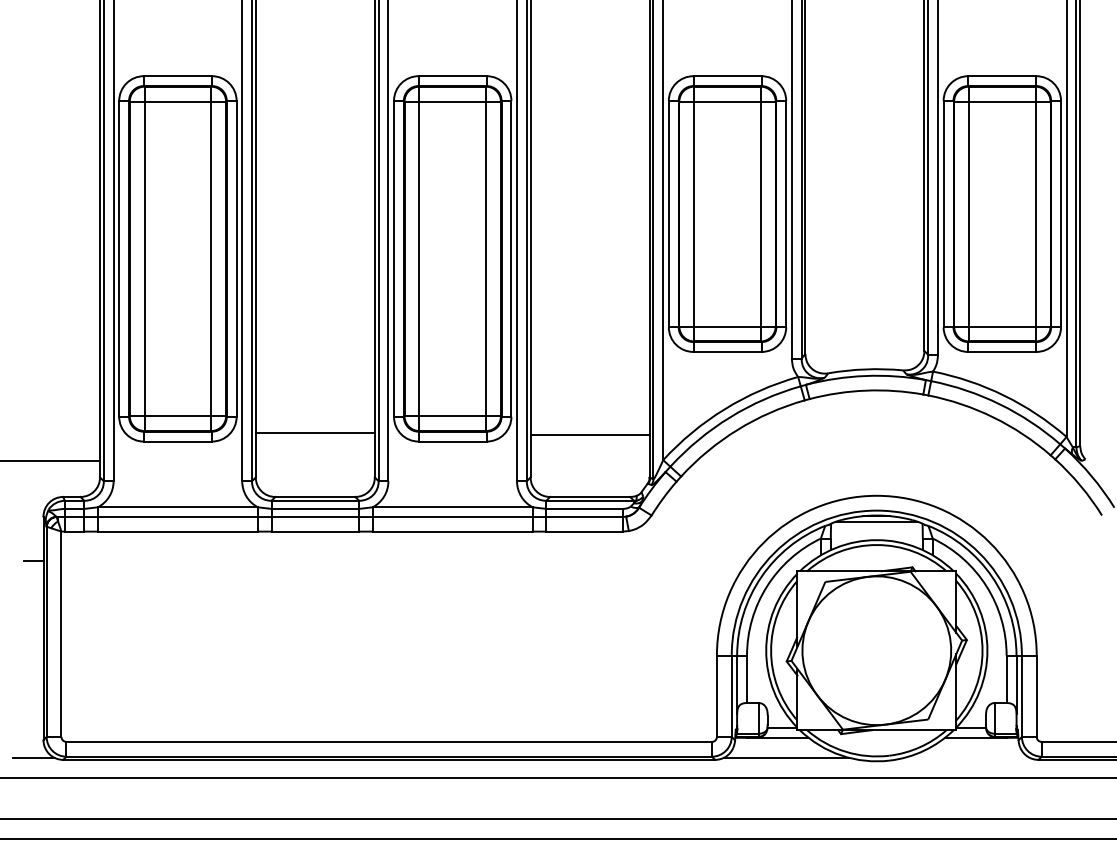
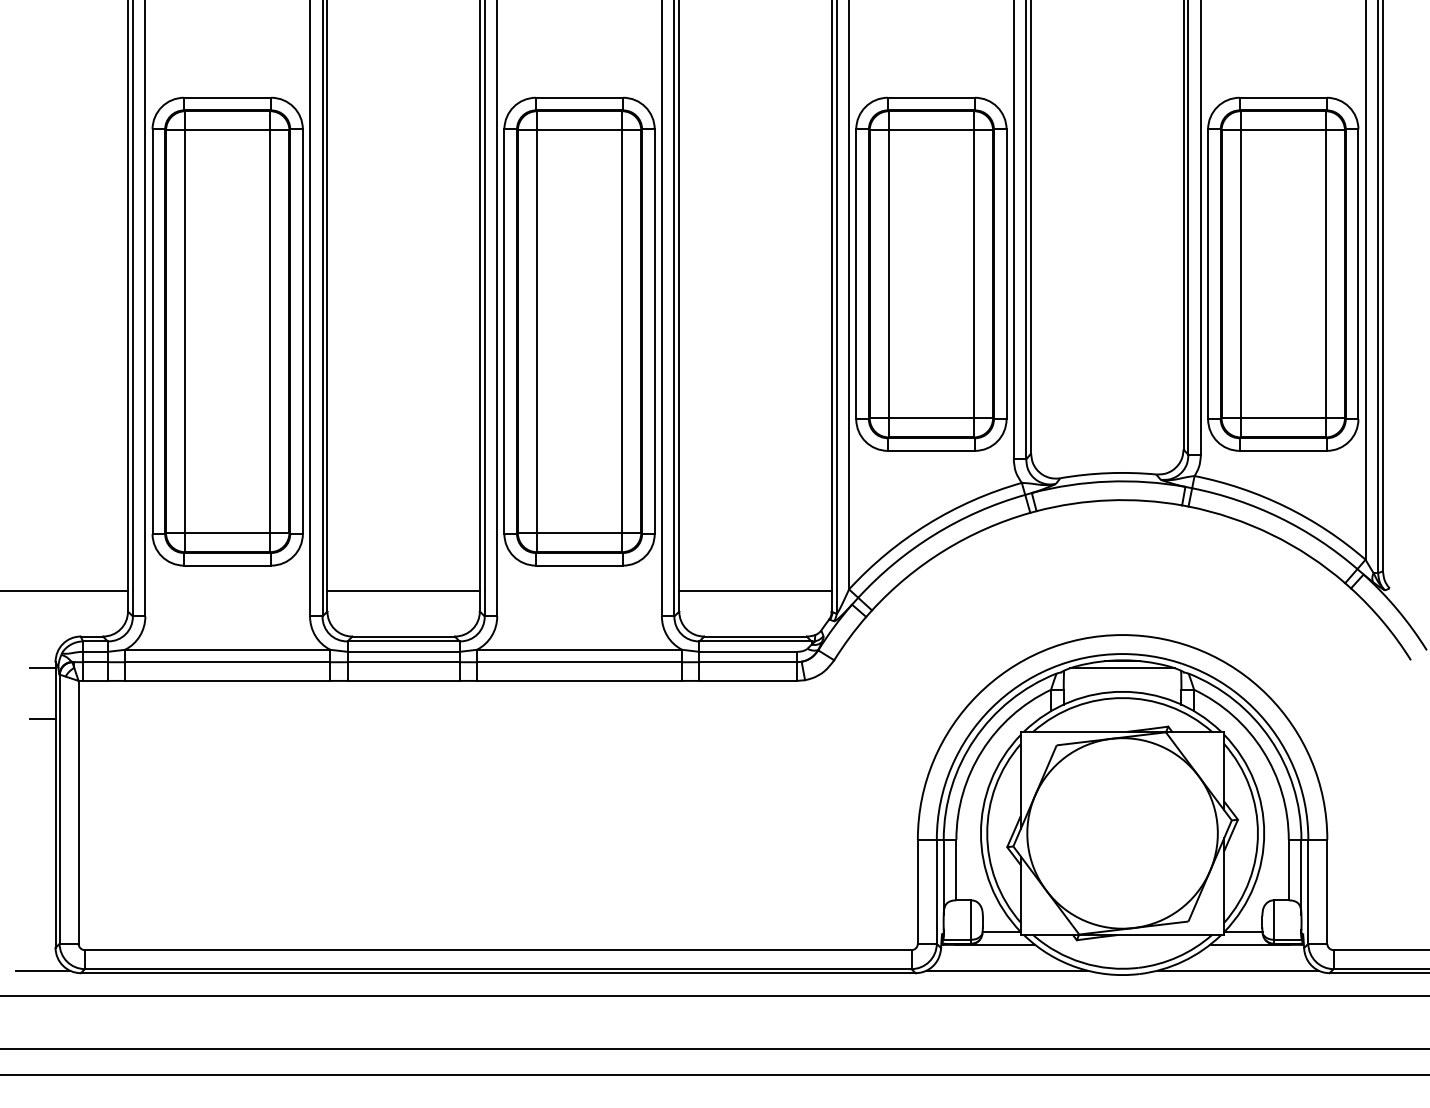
line: (315, 432) -> (403, 591), moved
line: (590, 435) -> (755, 591), moved
line: (33, 521) -> (42, 668), added
line: (966, 757) -> (1237, 970), added

